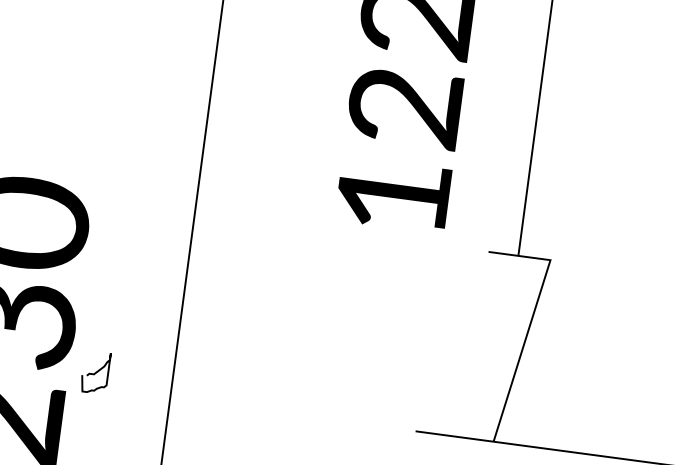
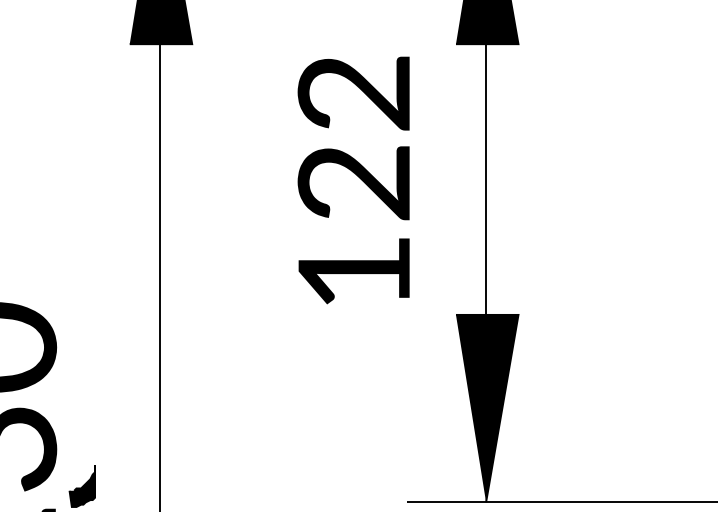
fill: (506, 348) -> (486, 408), added
fill: (95, 371) -> (82, 485), added

